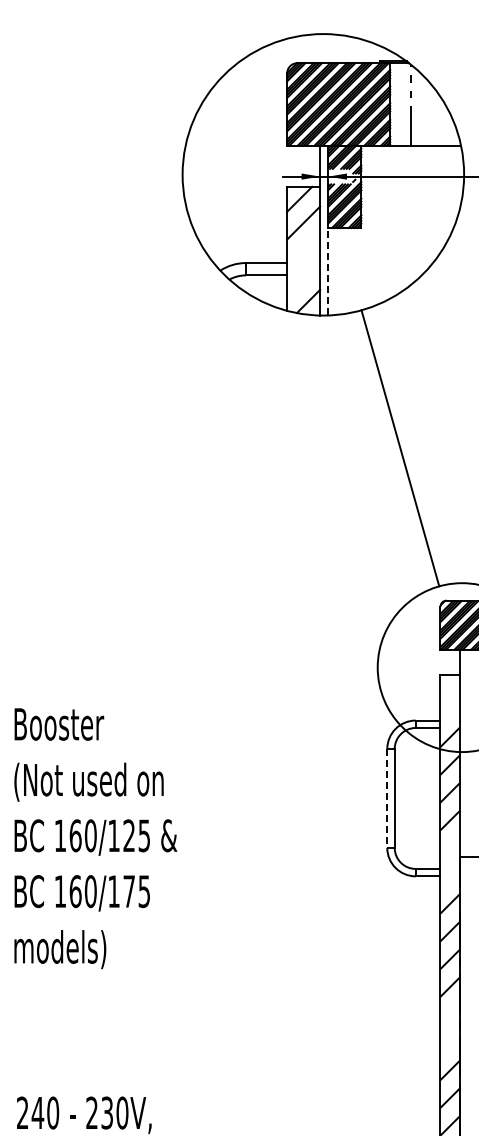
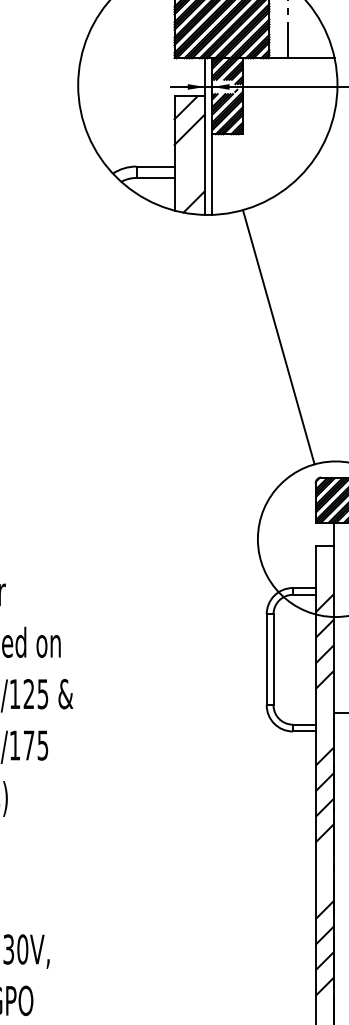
line: (328, 271) -> (212, 174), dashed -> solid
line: (387, 798) -> (266, 659), dashed -> solid

